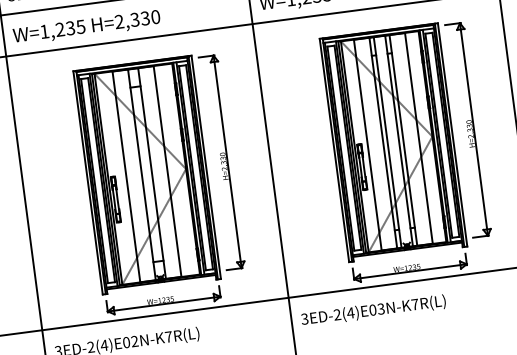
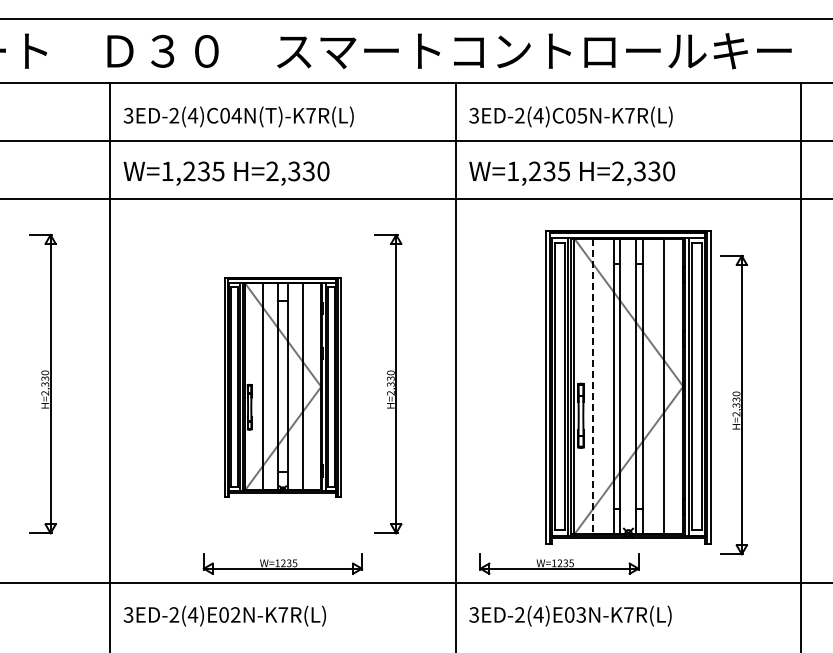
part: (467, 129) -> (733, 404), moved
line: (367, 145) -> (592, 386), solid -> dashed
part: (146, 174) -> (282, 387), size x0.7
part: (410, 267) -> (559, 563), moved

